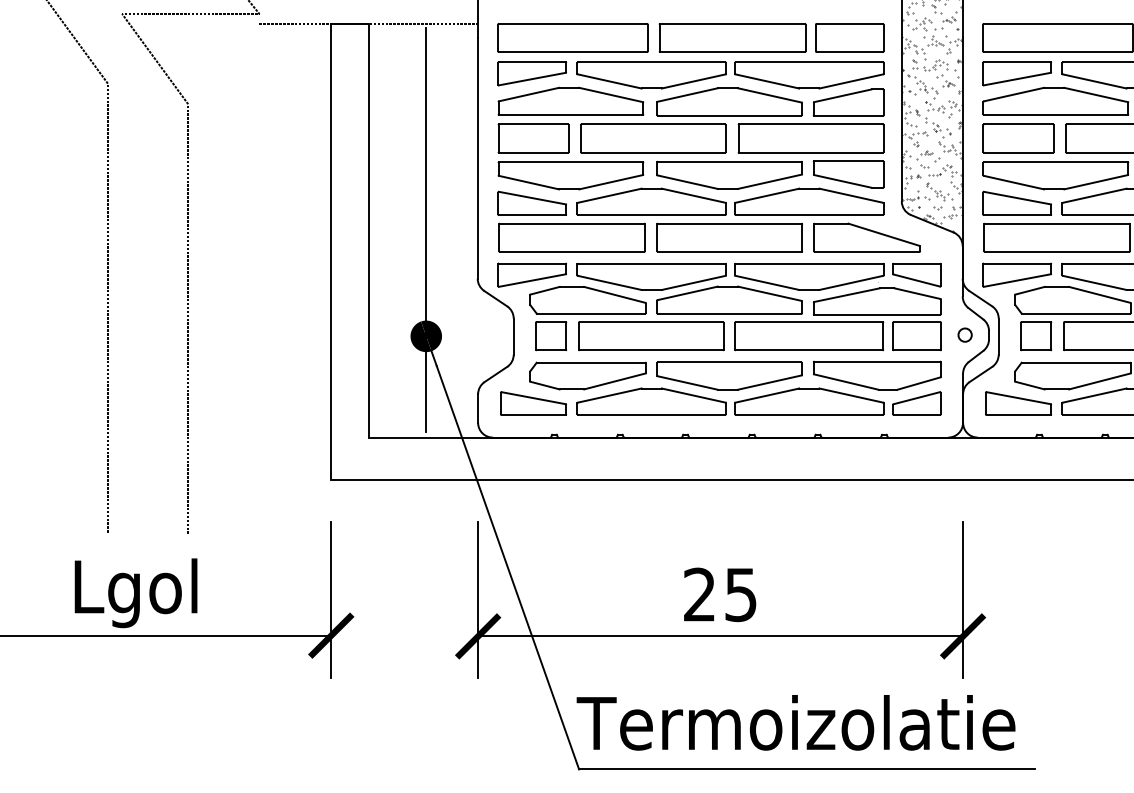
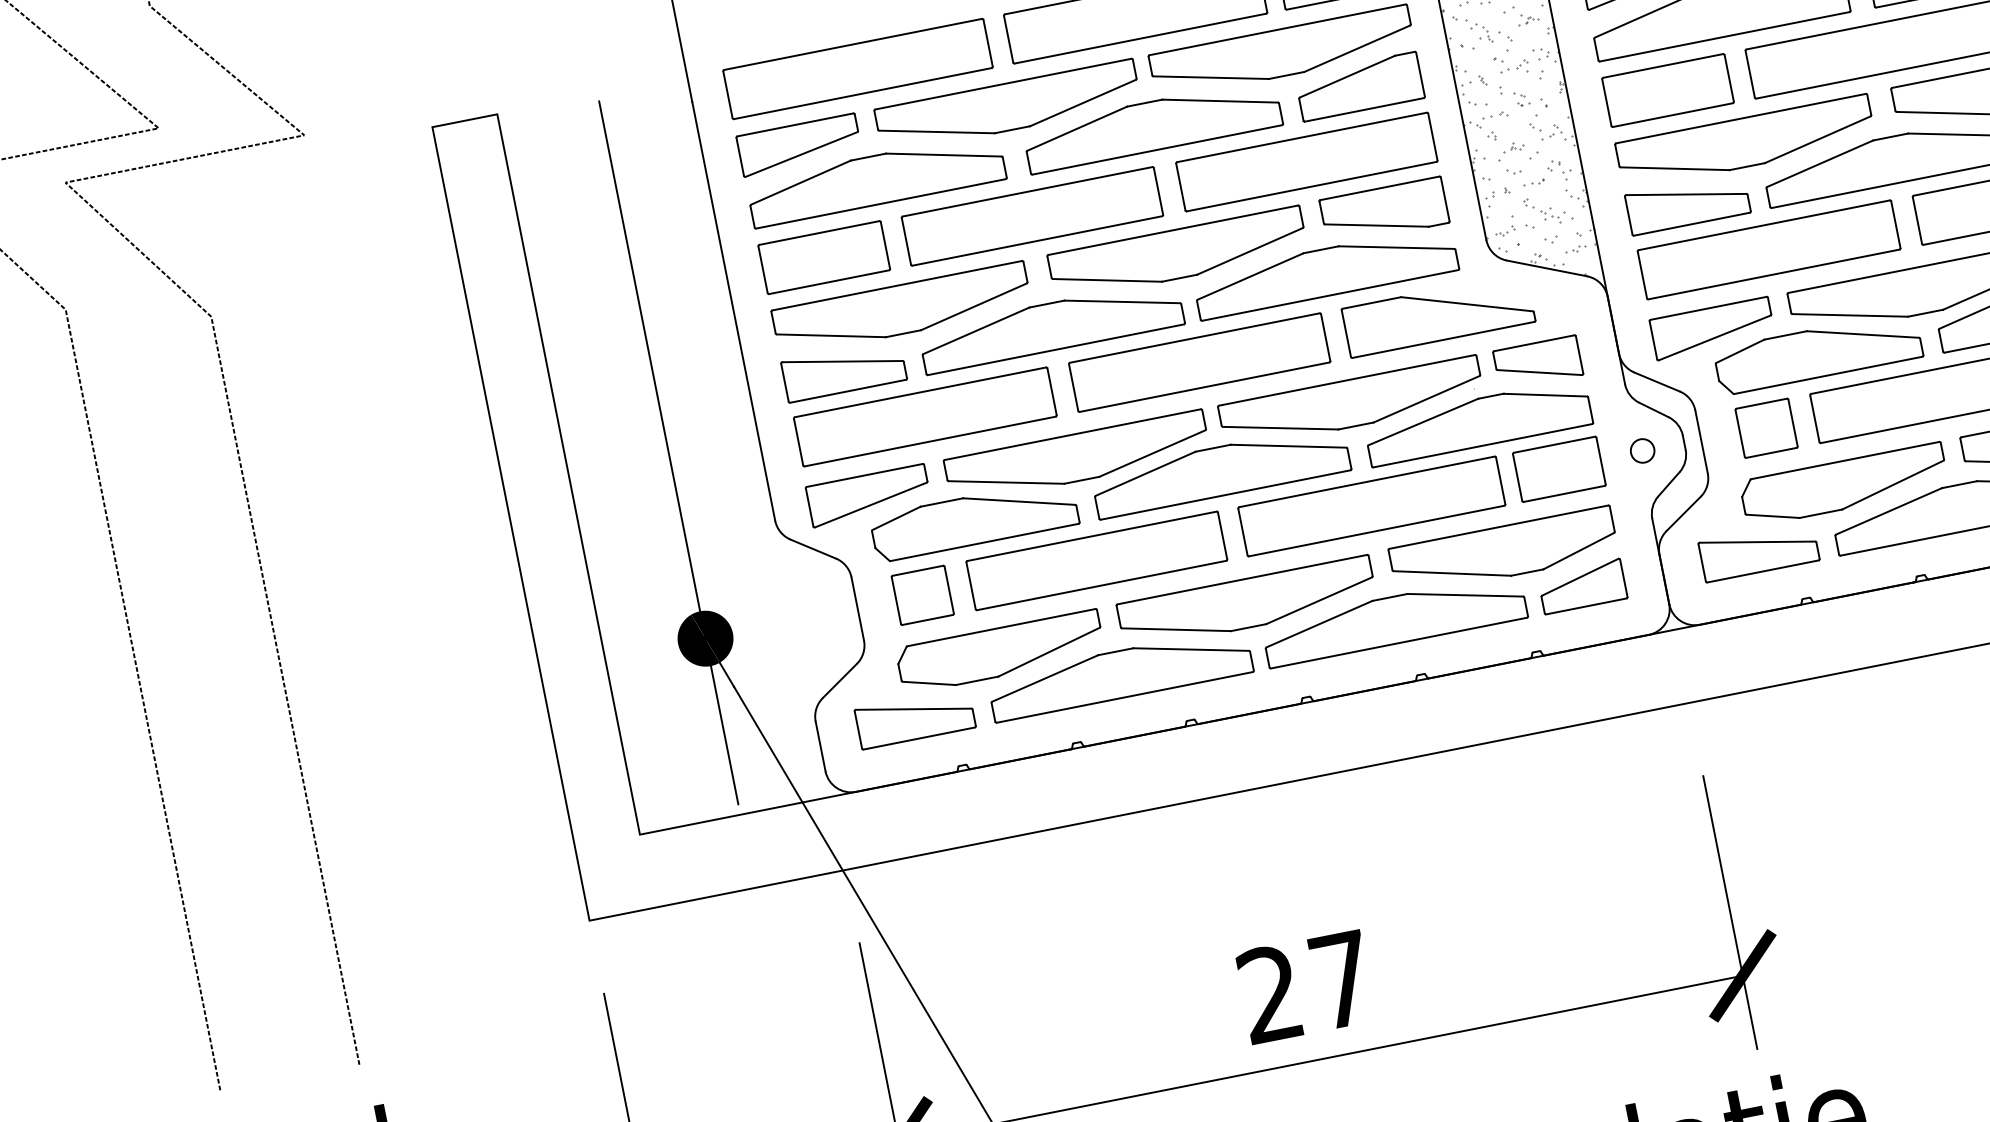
line: (368, 23) -> (497, 114), removed
text: (740, 595) -> (1341, 981), 25 -> 27

